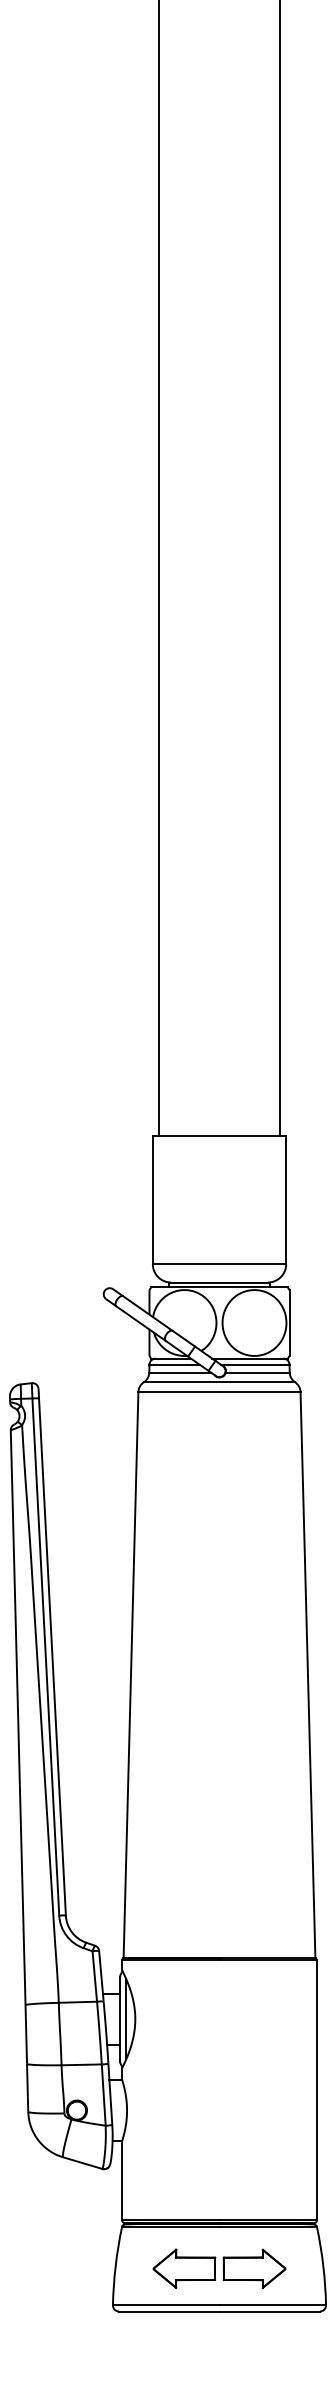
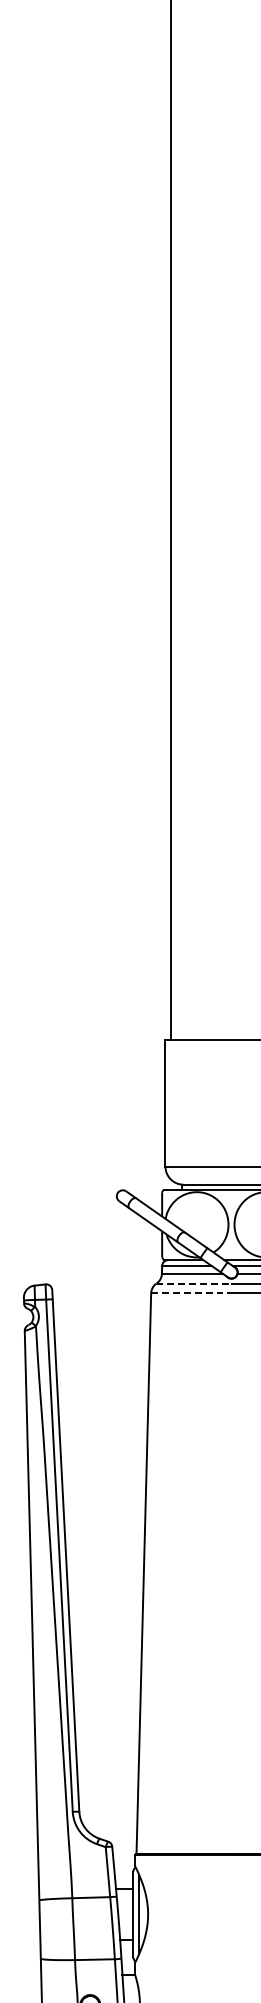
line: (181, 1382) -> (193, 1283), solid -> dashed
line: (178, 1392) -> (190, 1293), solid -> dashed

